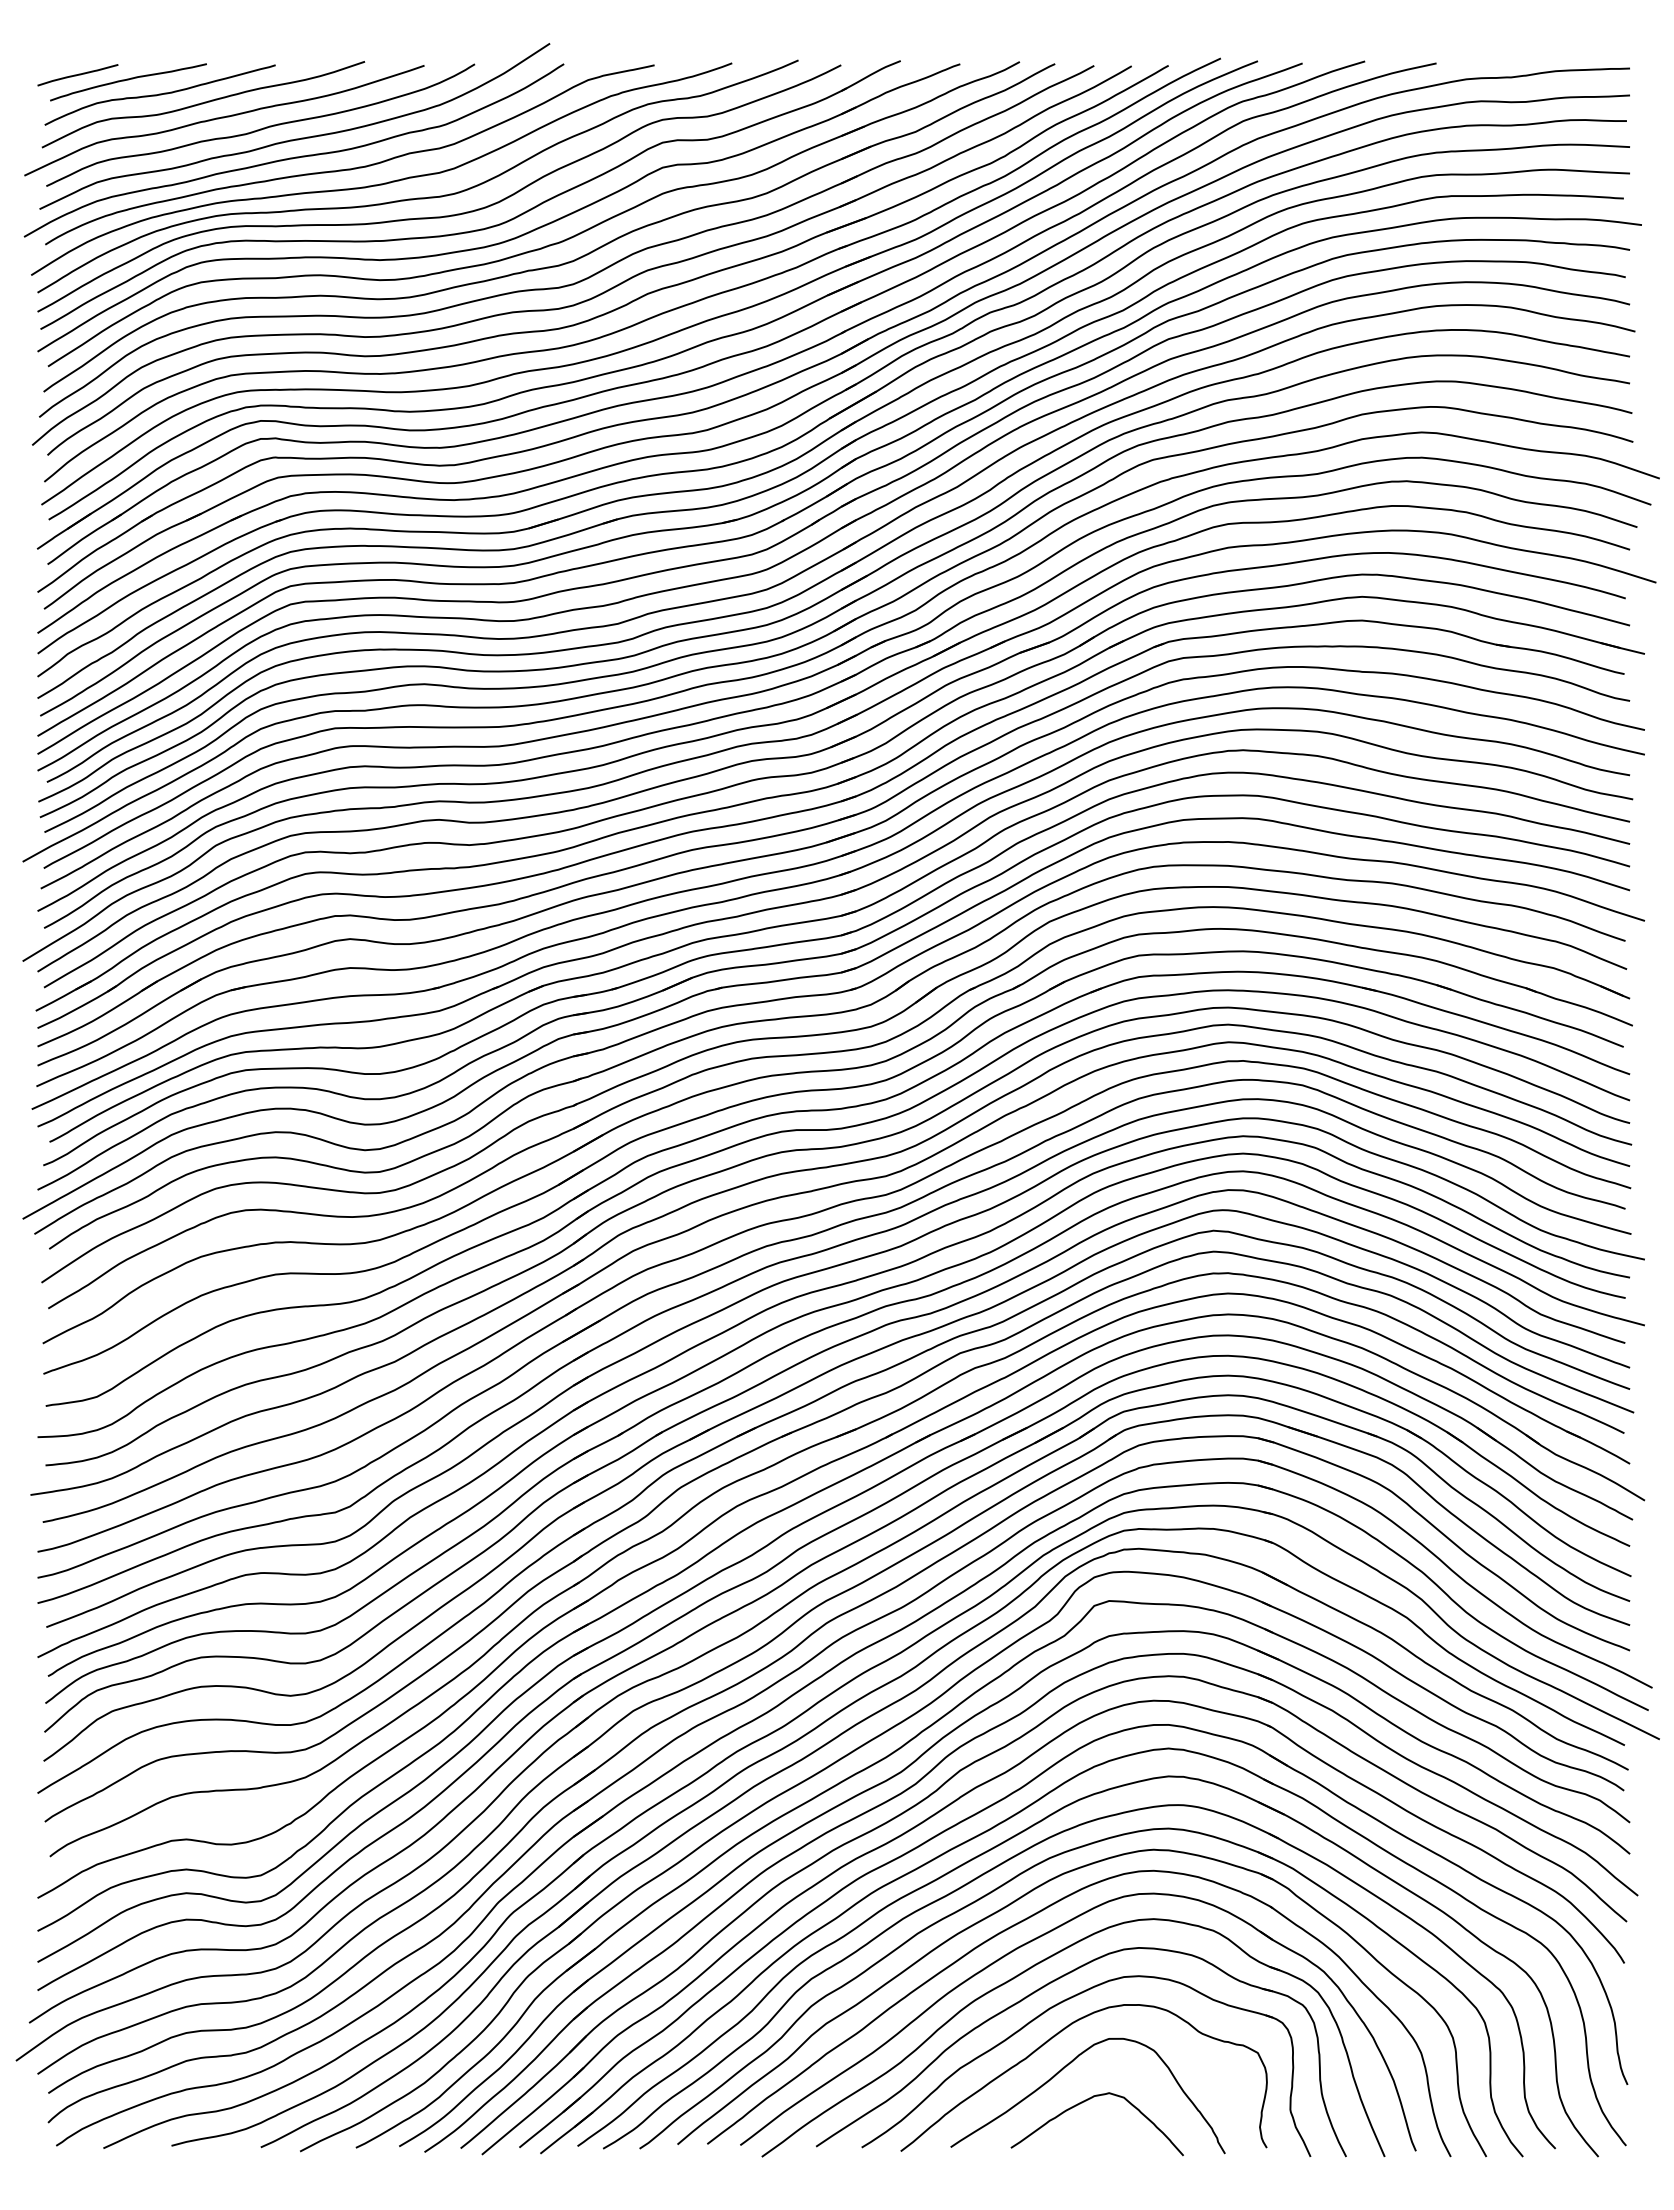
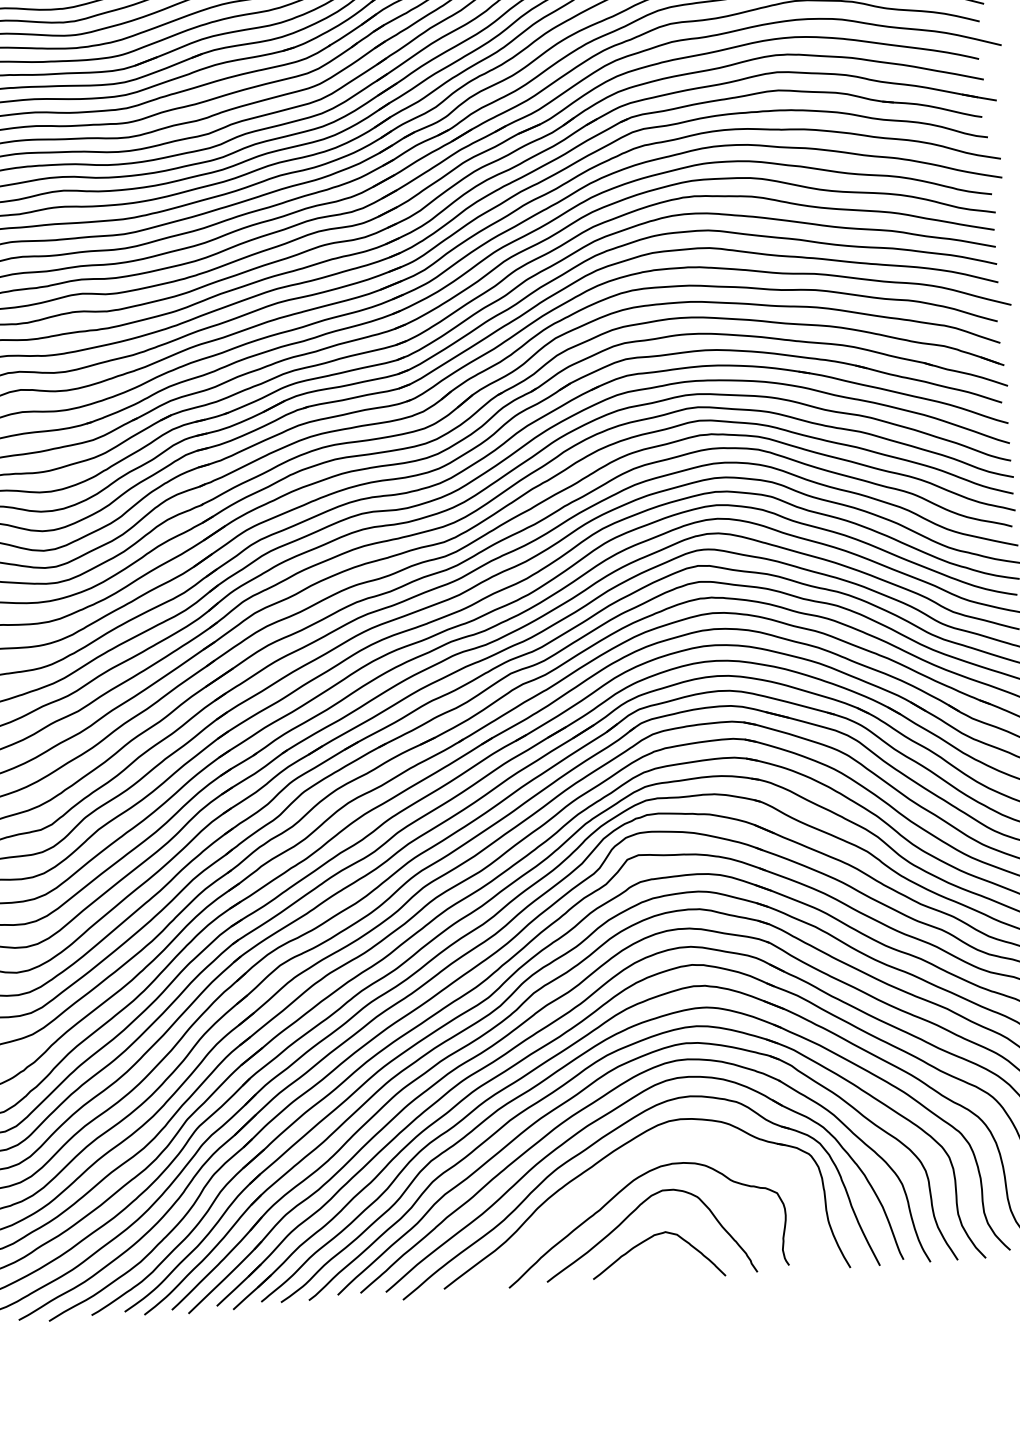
part: (1054, 2007) -> (618, 1169), removed

